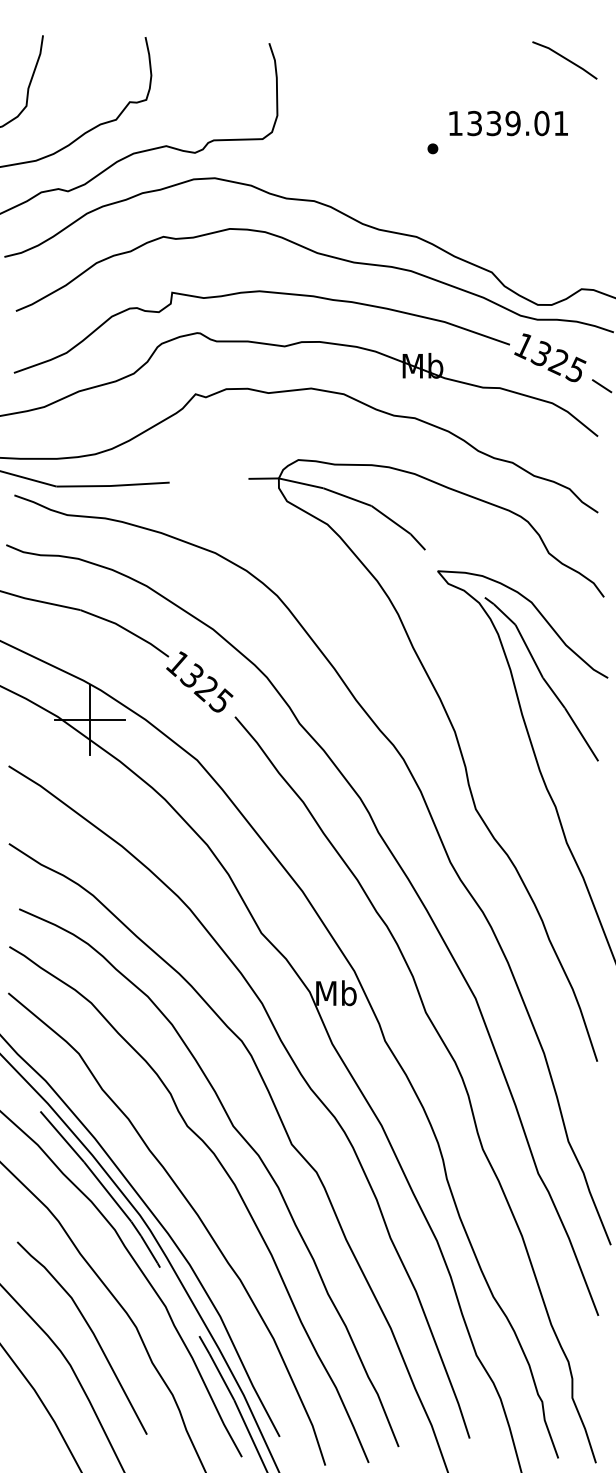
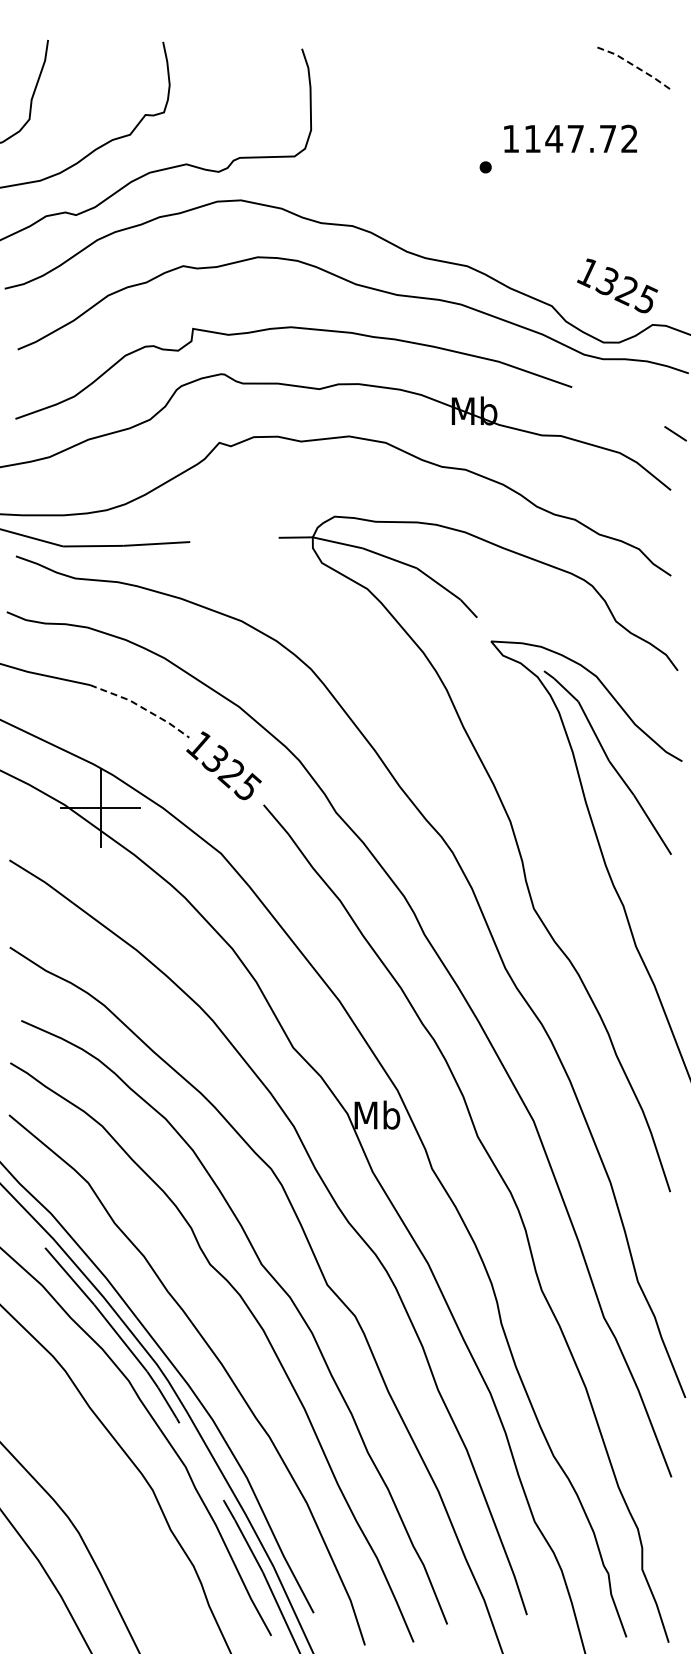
line: (566, 58) -> (635, 66), solid -> dashed
text: (517, 123) -> (580, 138), 1339.01 -> 1147.72
text: (550, 357) -> (617, 285), moved
line: (127, 630) -> (142, 707), solid -> dashed
curve: (92, 1333) -> (103, 1497), removed

